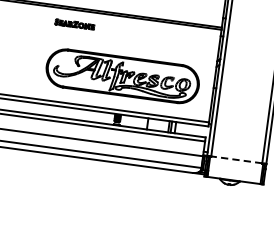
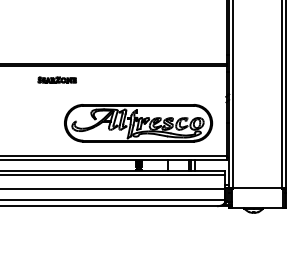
part: (74, 23) -> (56, 79), moved
line: (236, 160) -> (257, 188), dashed -> solid

